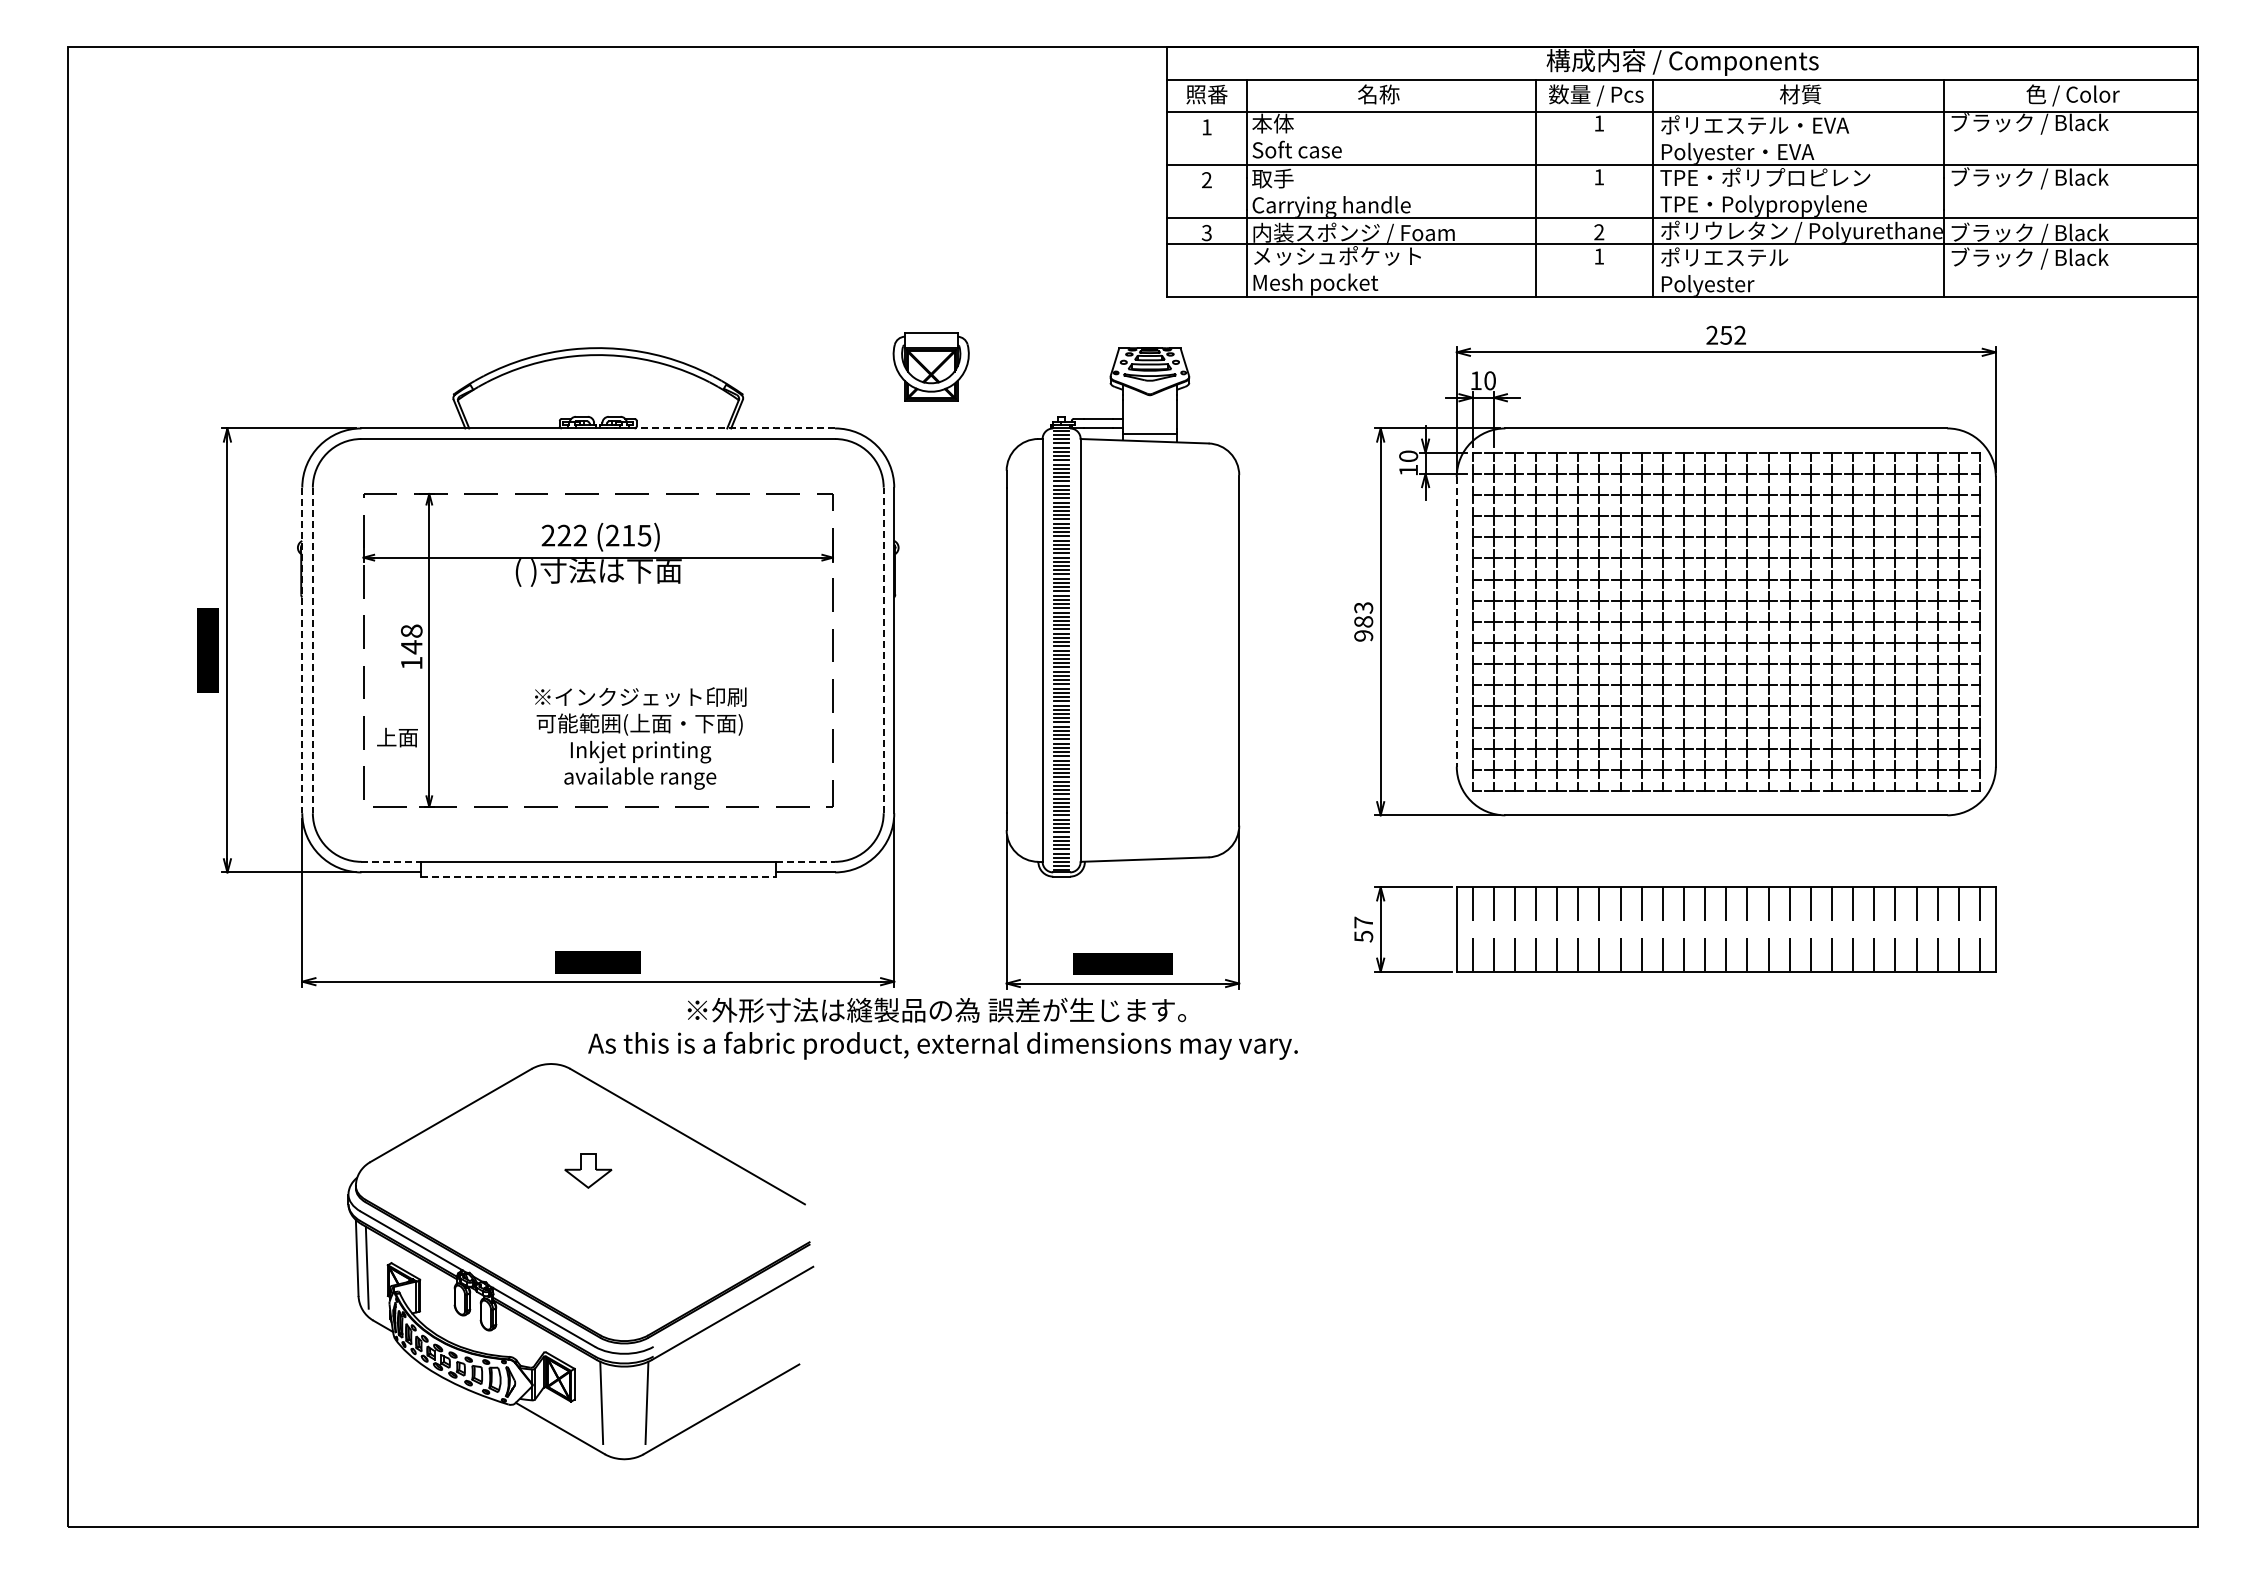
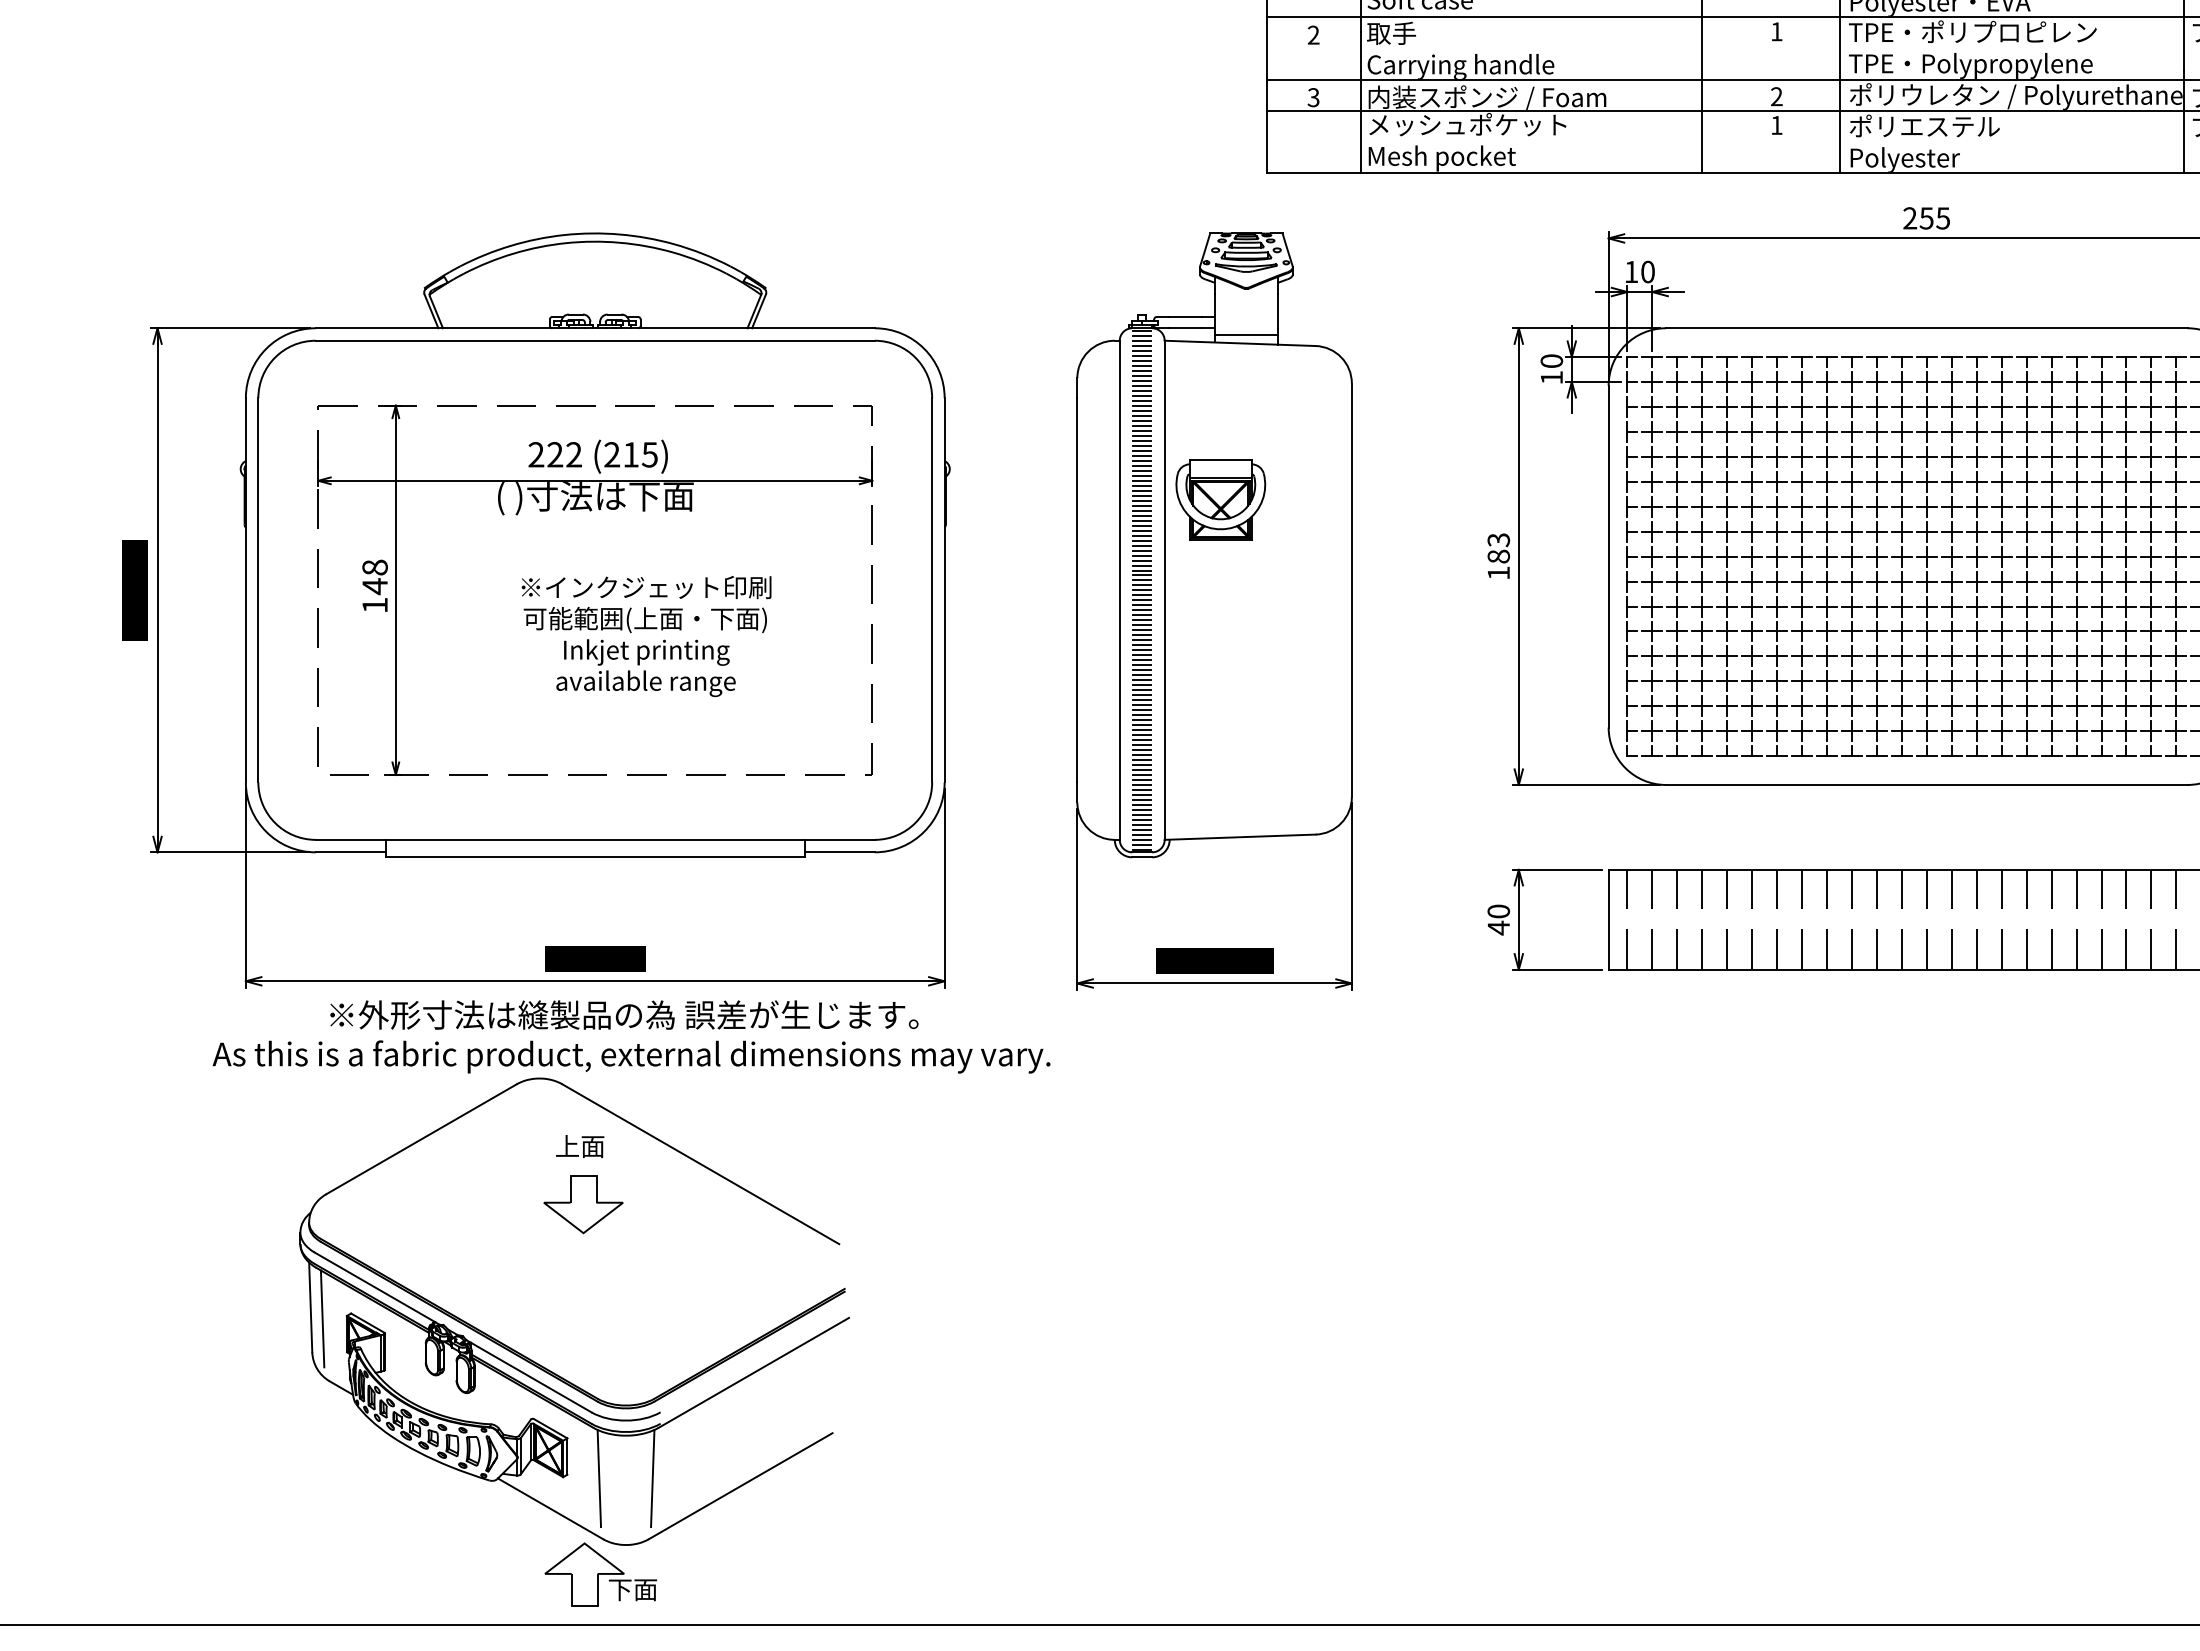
text: (1740, 334) -> (1943, 217), 252 -> 255
part: (930, 366) -> (1219, 499), moved
line: (731, 428) -> (752, 328), dashed -> solid
line: (1456, 621) -> (1608, 556), dashed -> solid
text: (1363, 635) -> (1498, 572), 983 -> 183
line: (302, 650) -> (246, 590), dashed -> solid
line: (312, 650) -> (257, 590), dashed -> solid
line: (883, 650) -> (931, 590), dashed -> solid
text: (397, 737) -> (580, 1146), moved
text: (640, 738) -> (646, 636), moved
line: (391, 861) -> (351, 839), dashed -> solid
line: (805, 861) -> (839, 839), dashed -> solid
line: (598, 876) -> (595, 857), dashed -> solid
text: (1363, 929) -> (1498, 919), 57 -> 40
text: (942, 1028) -> (630, 1036), moved
part: (588, 1170) -> (583, 1204), size x1.43
part: (602, 1484) -> (600, 1574), added

